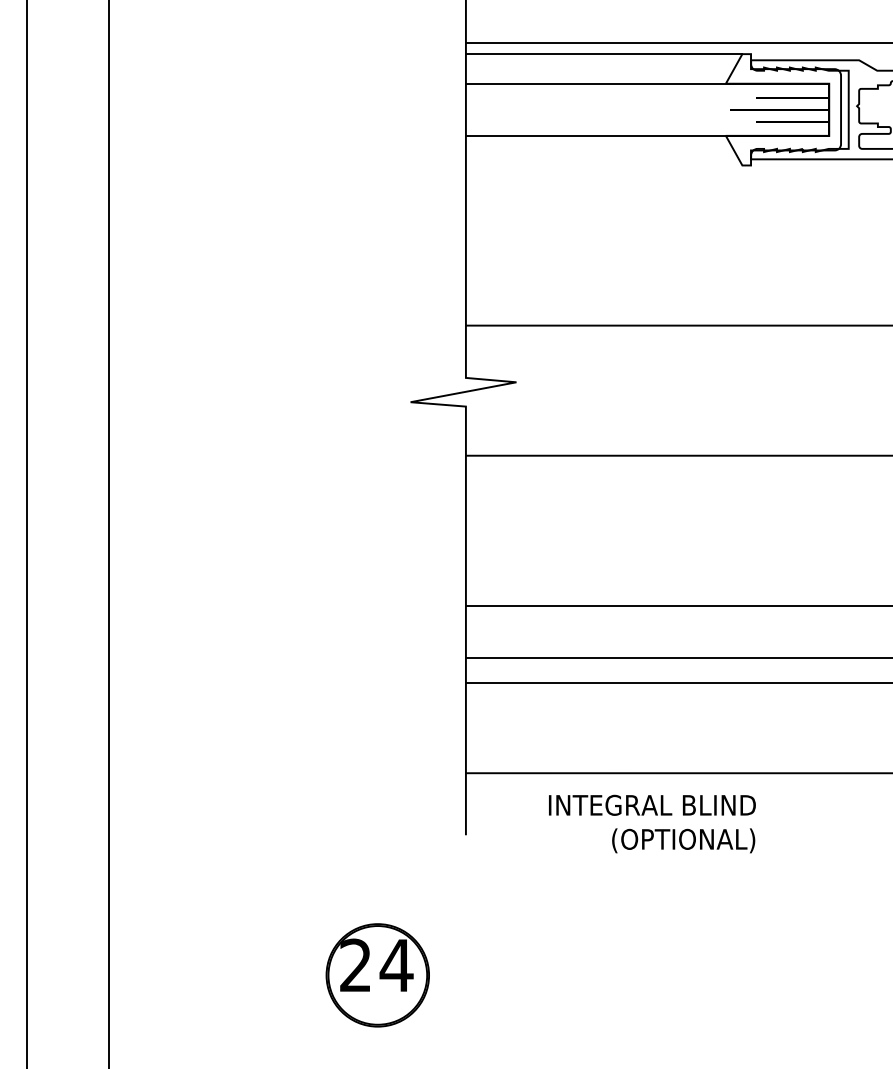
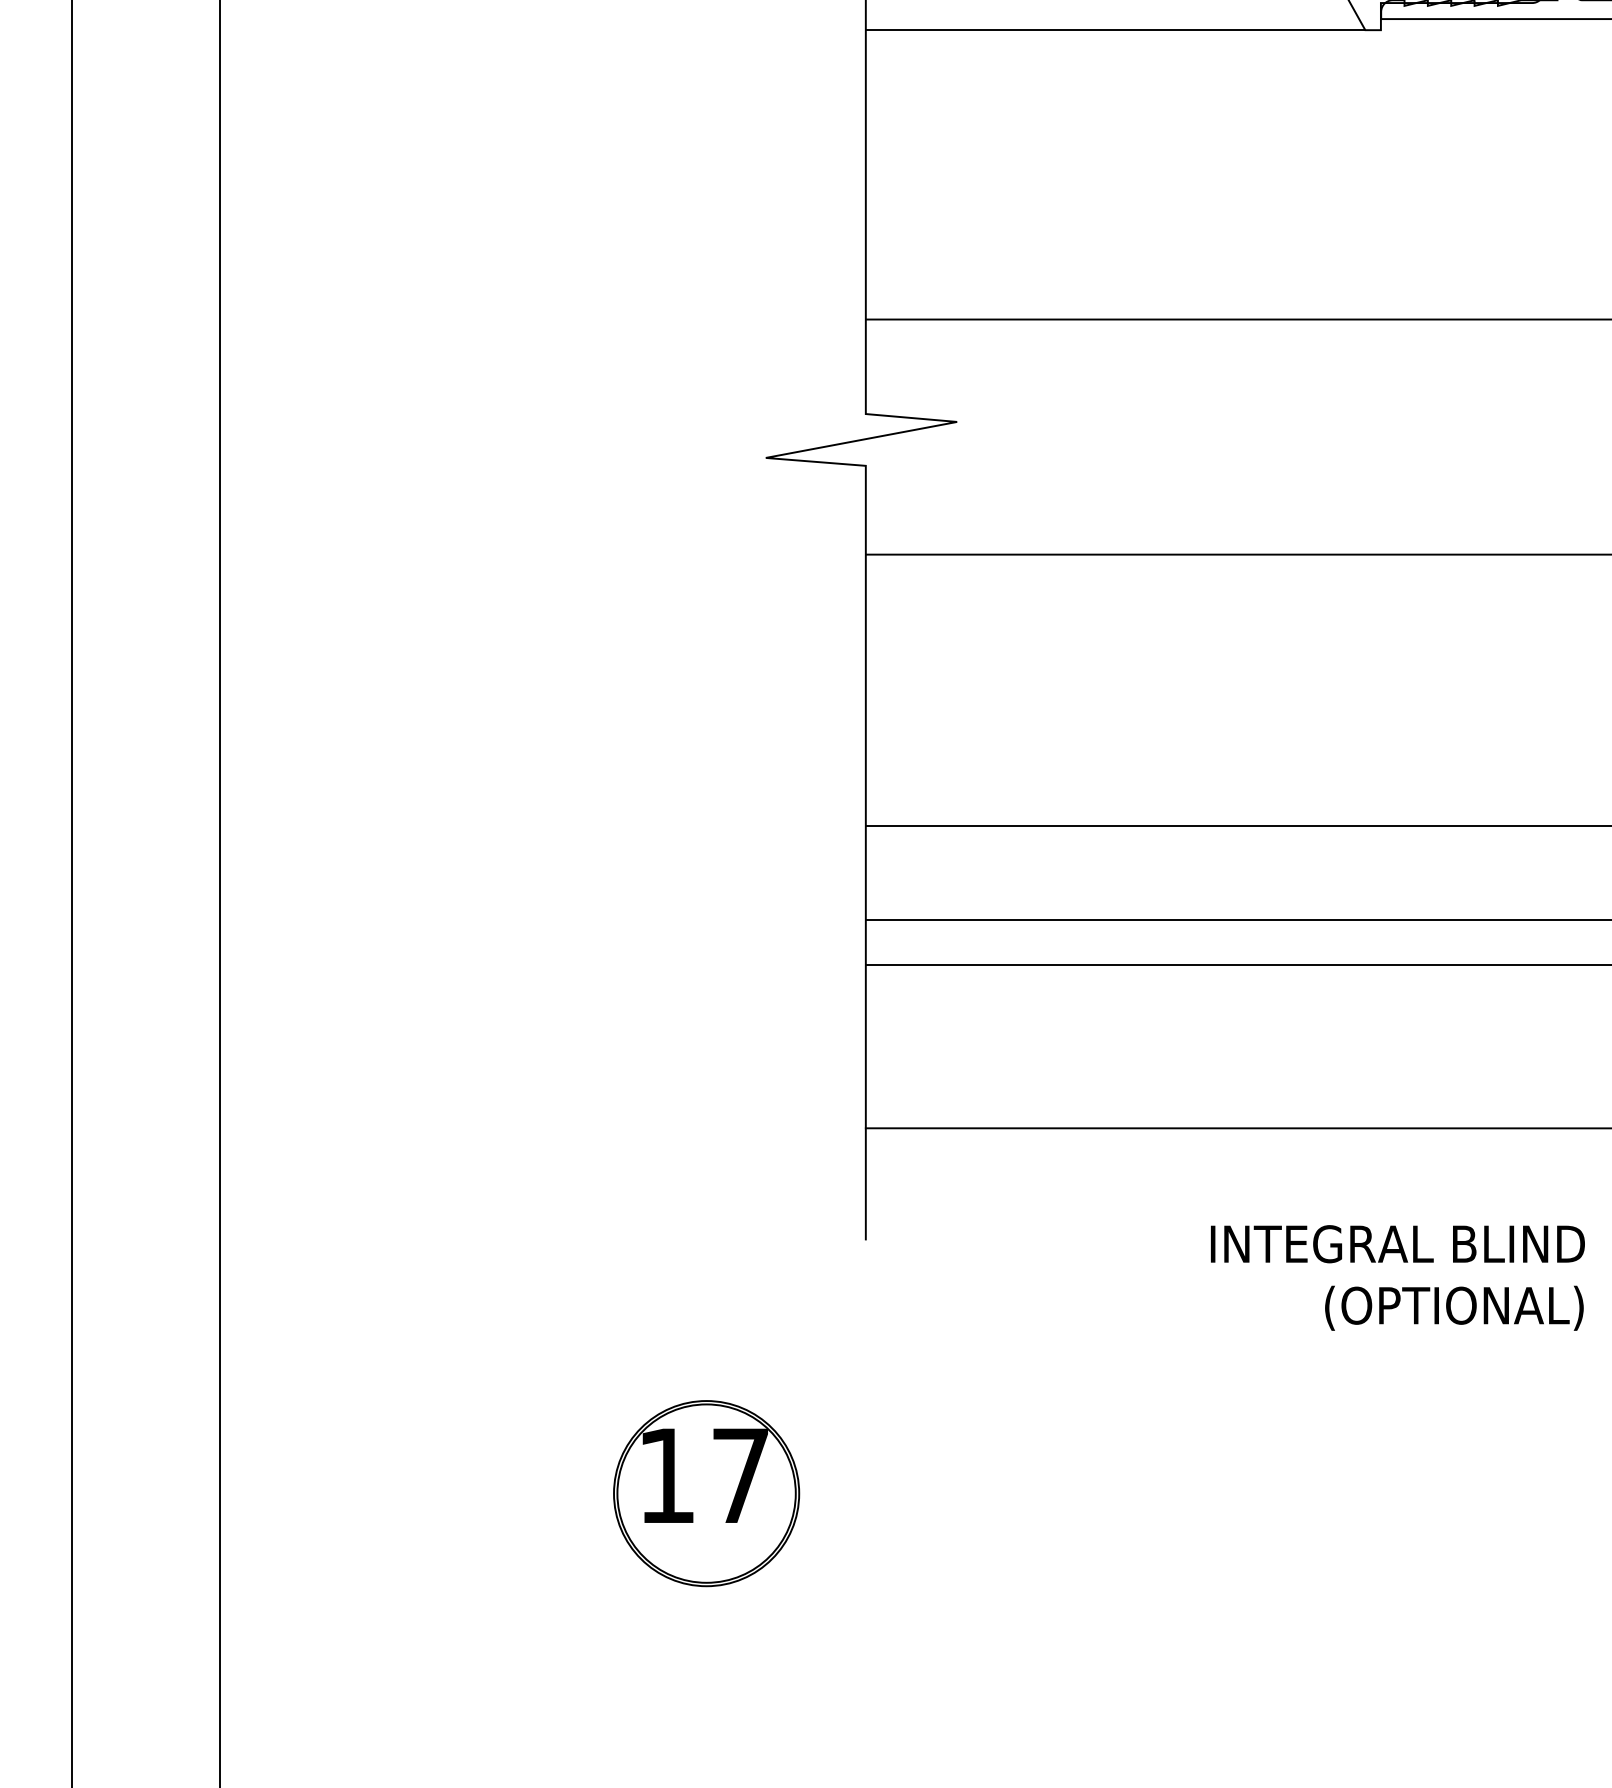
line: (603, 165) -> (1114, 30), added
text: (652, 823) -> (1398, 1276), moved
text: (376, 964) -> (704, 1473), 24 -> 17

